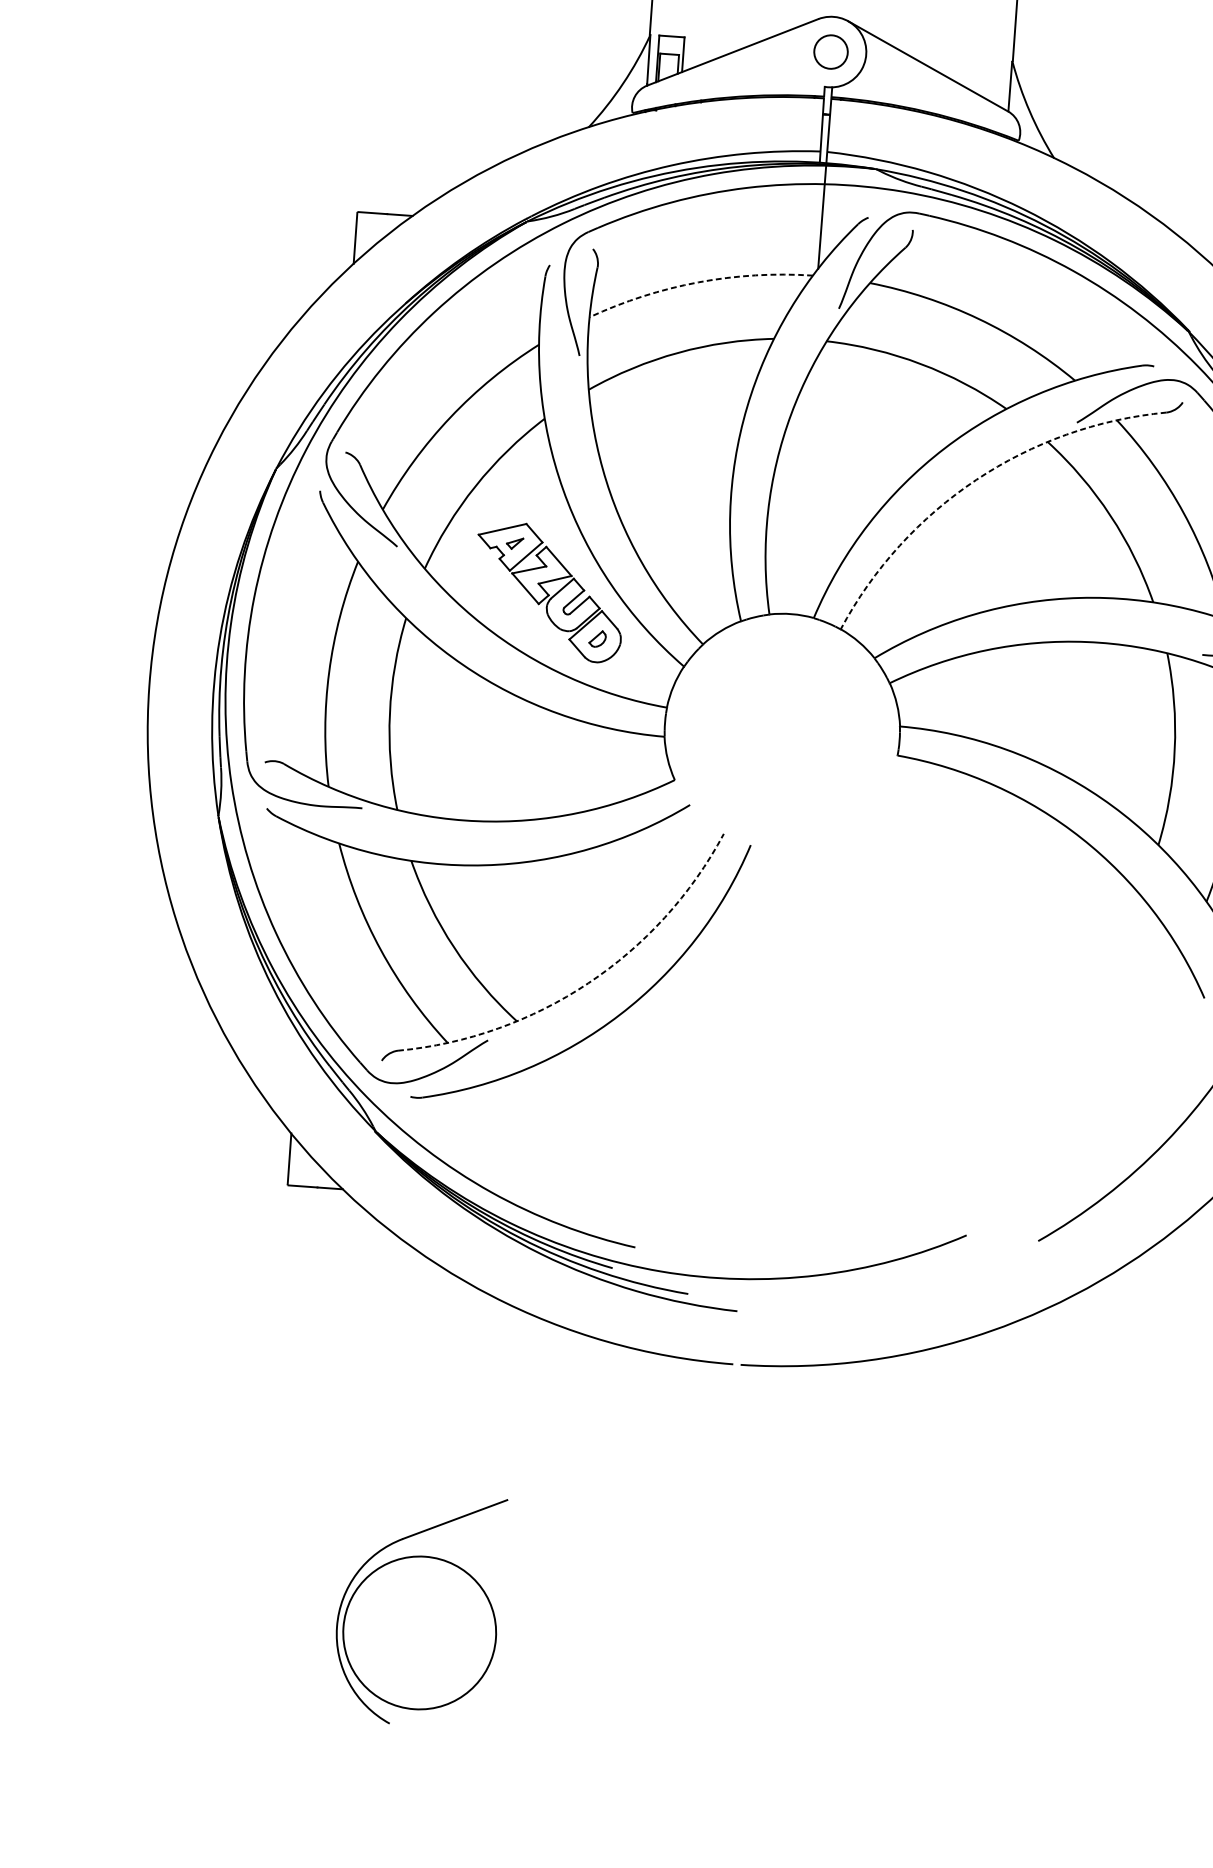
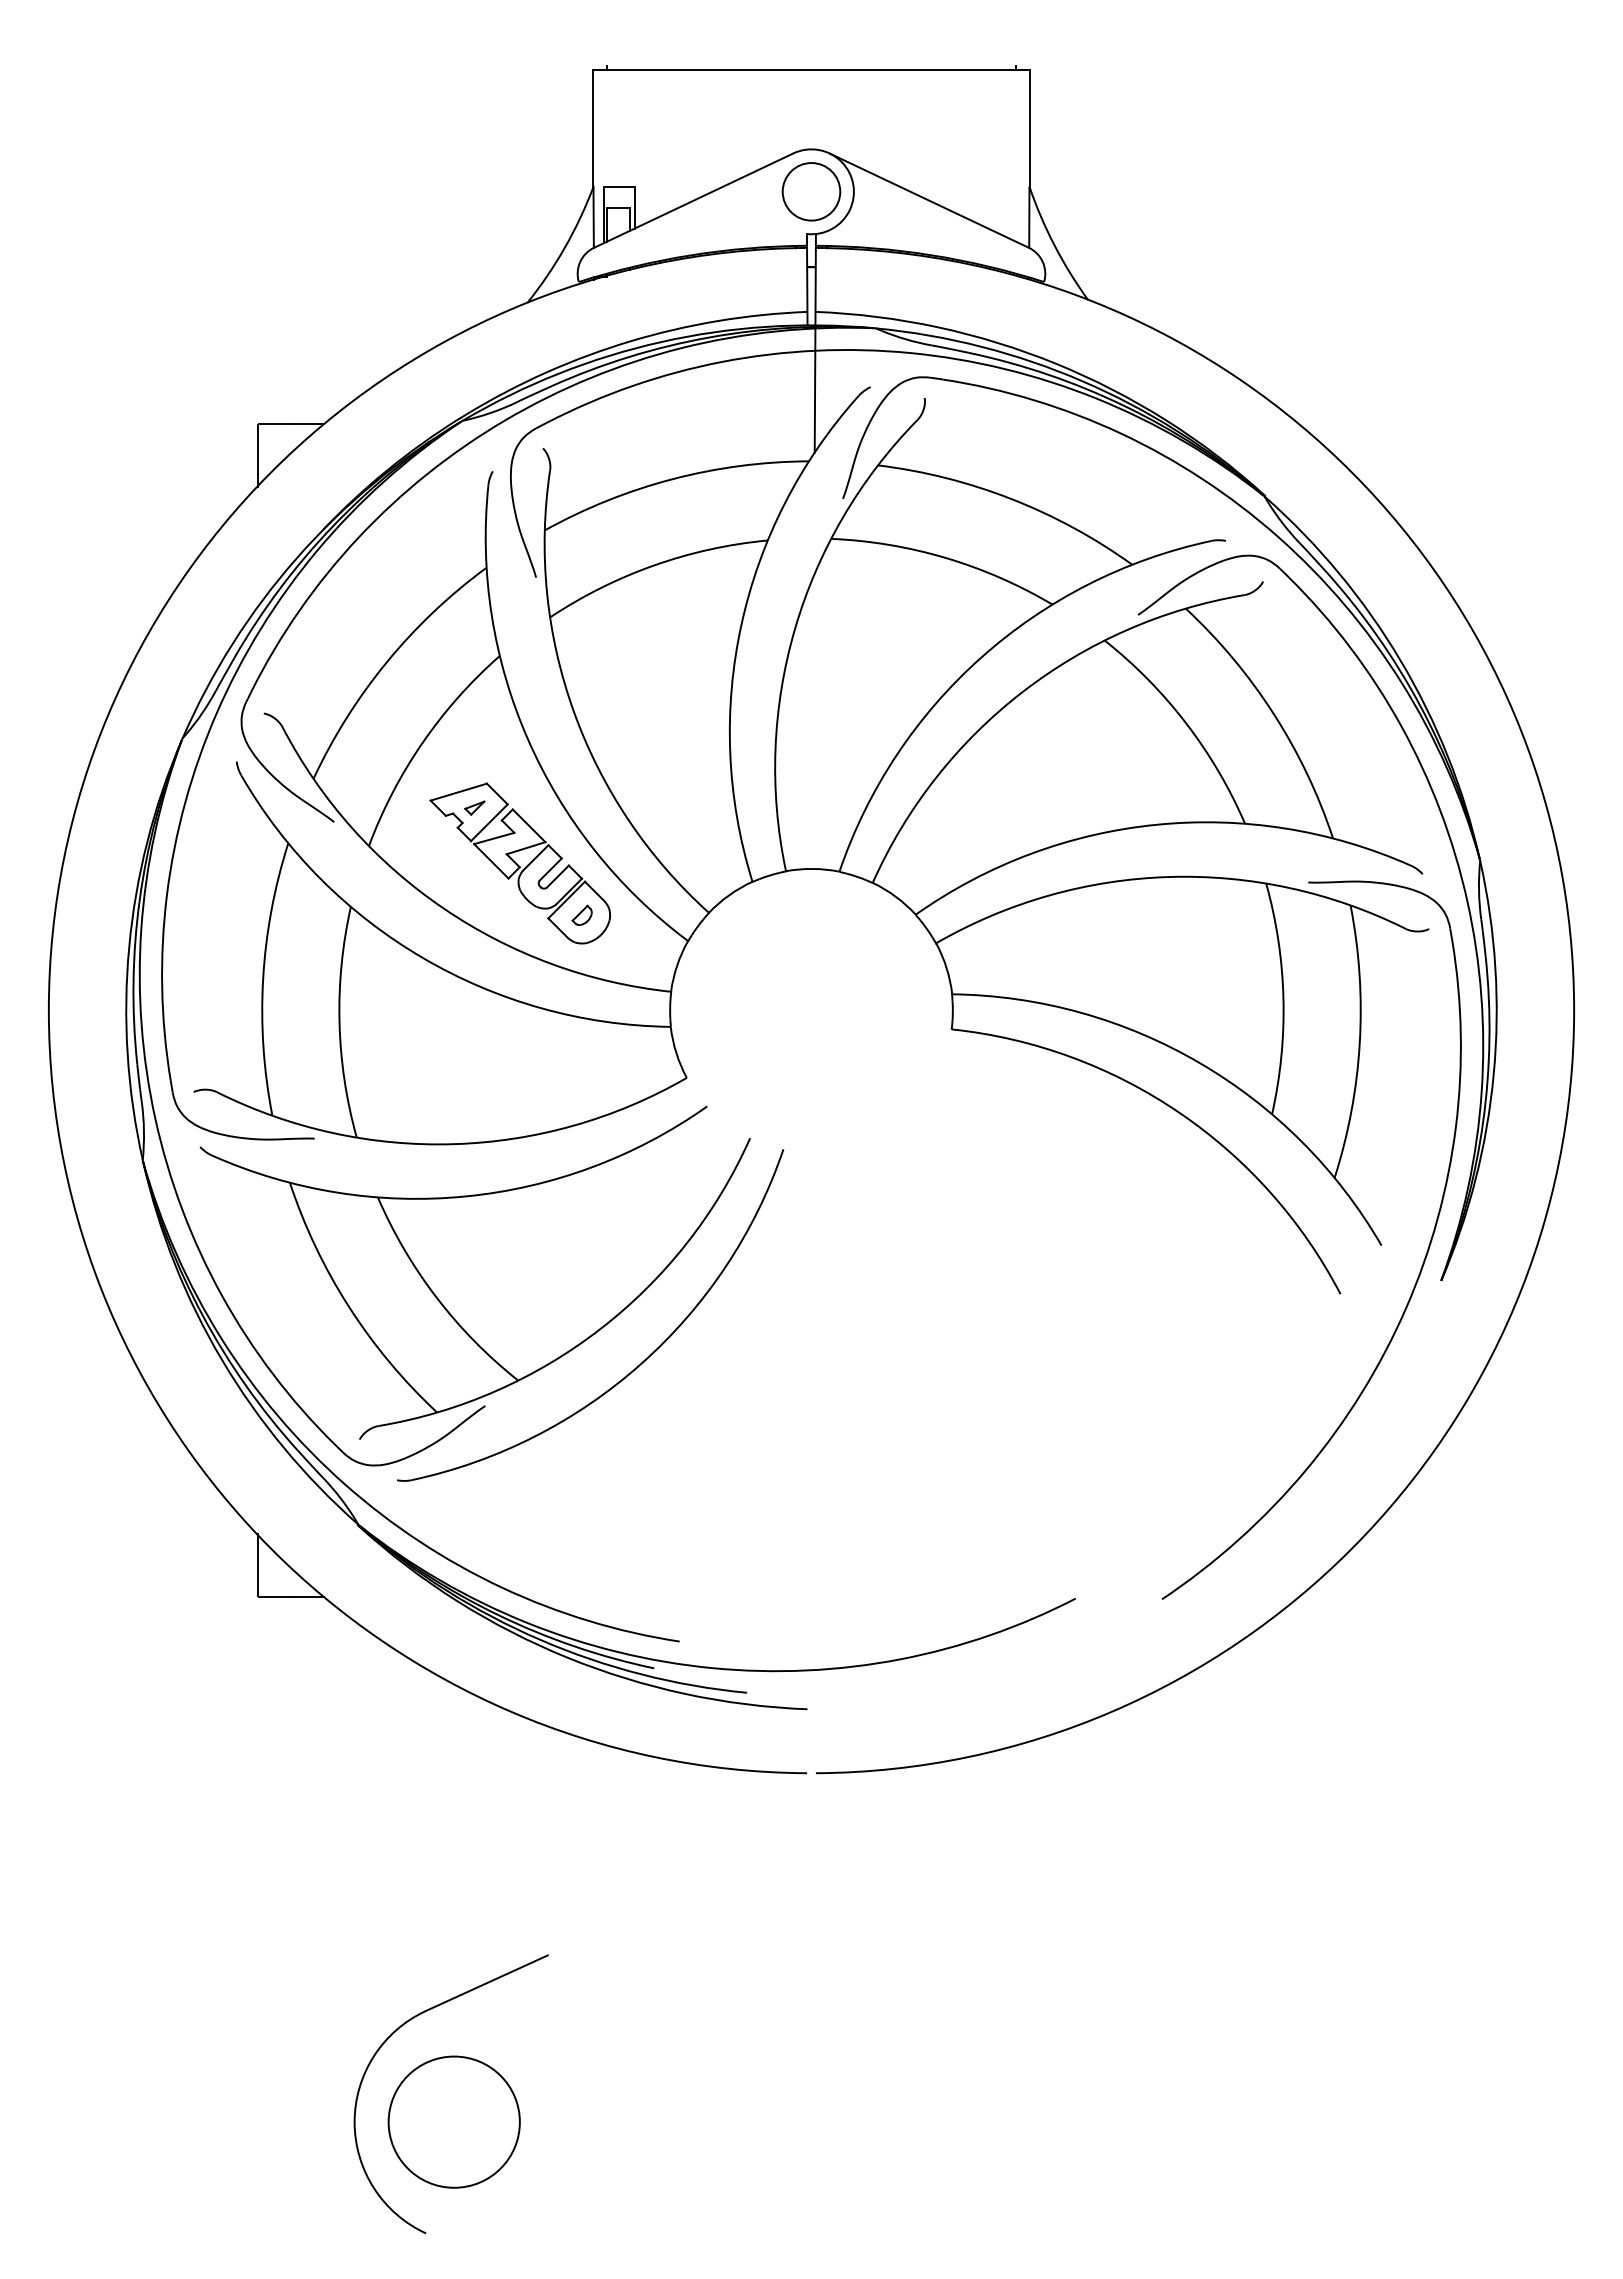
circle: (831, 51) -> (811, 191), size x1.43
arc: (698, 282) -> (672, 479), dashed -> solid
arc: (976, 480) -> (1022, 692), dashed -> solid
arc: (588, 982) -> (600, 1328), dashed -> solid
circle: (419, 1632) -> (453, 2121), size x0.71

